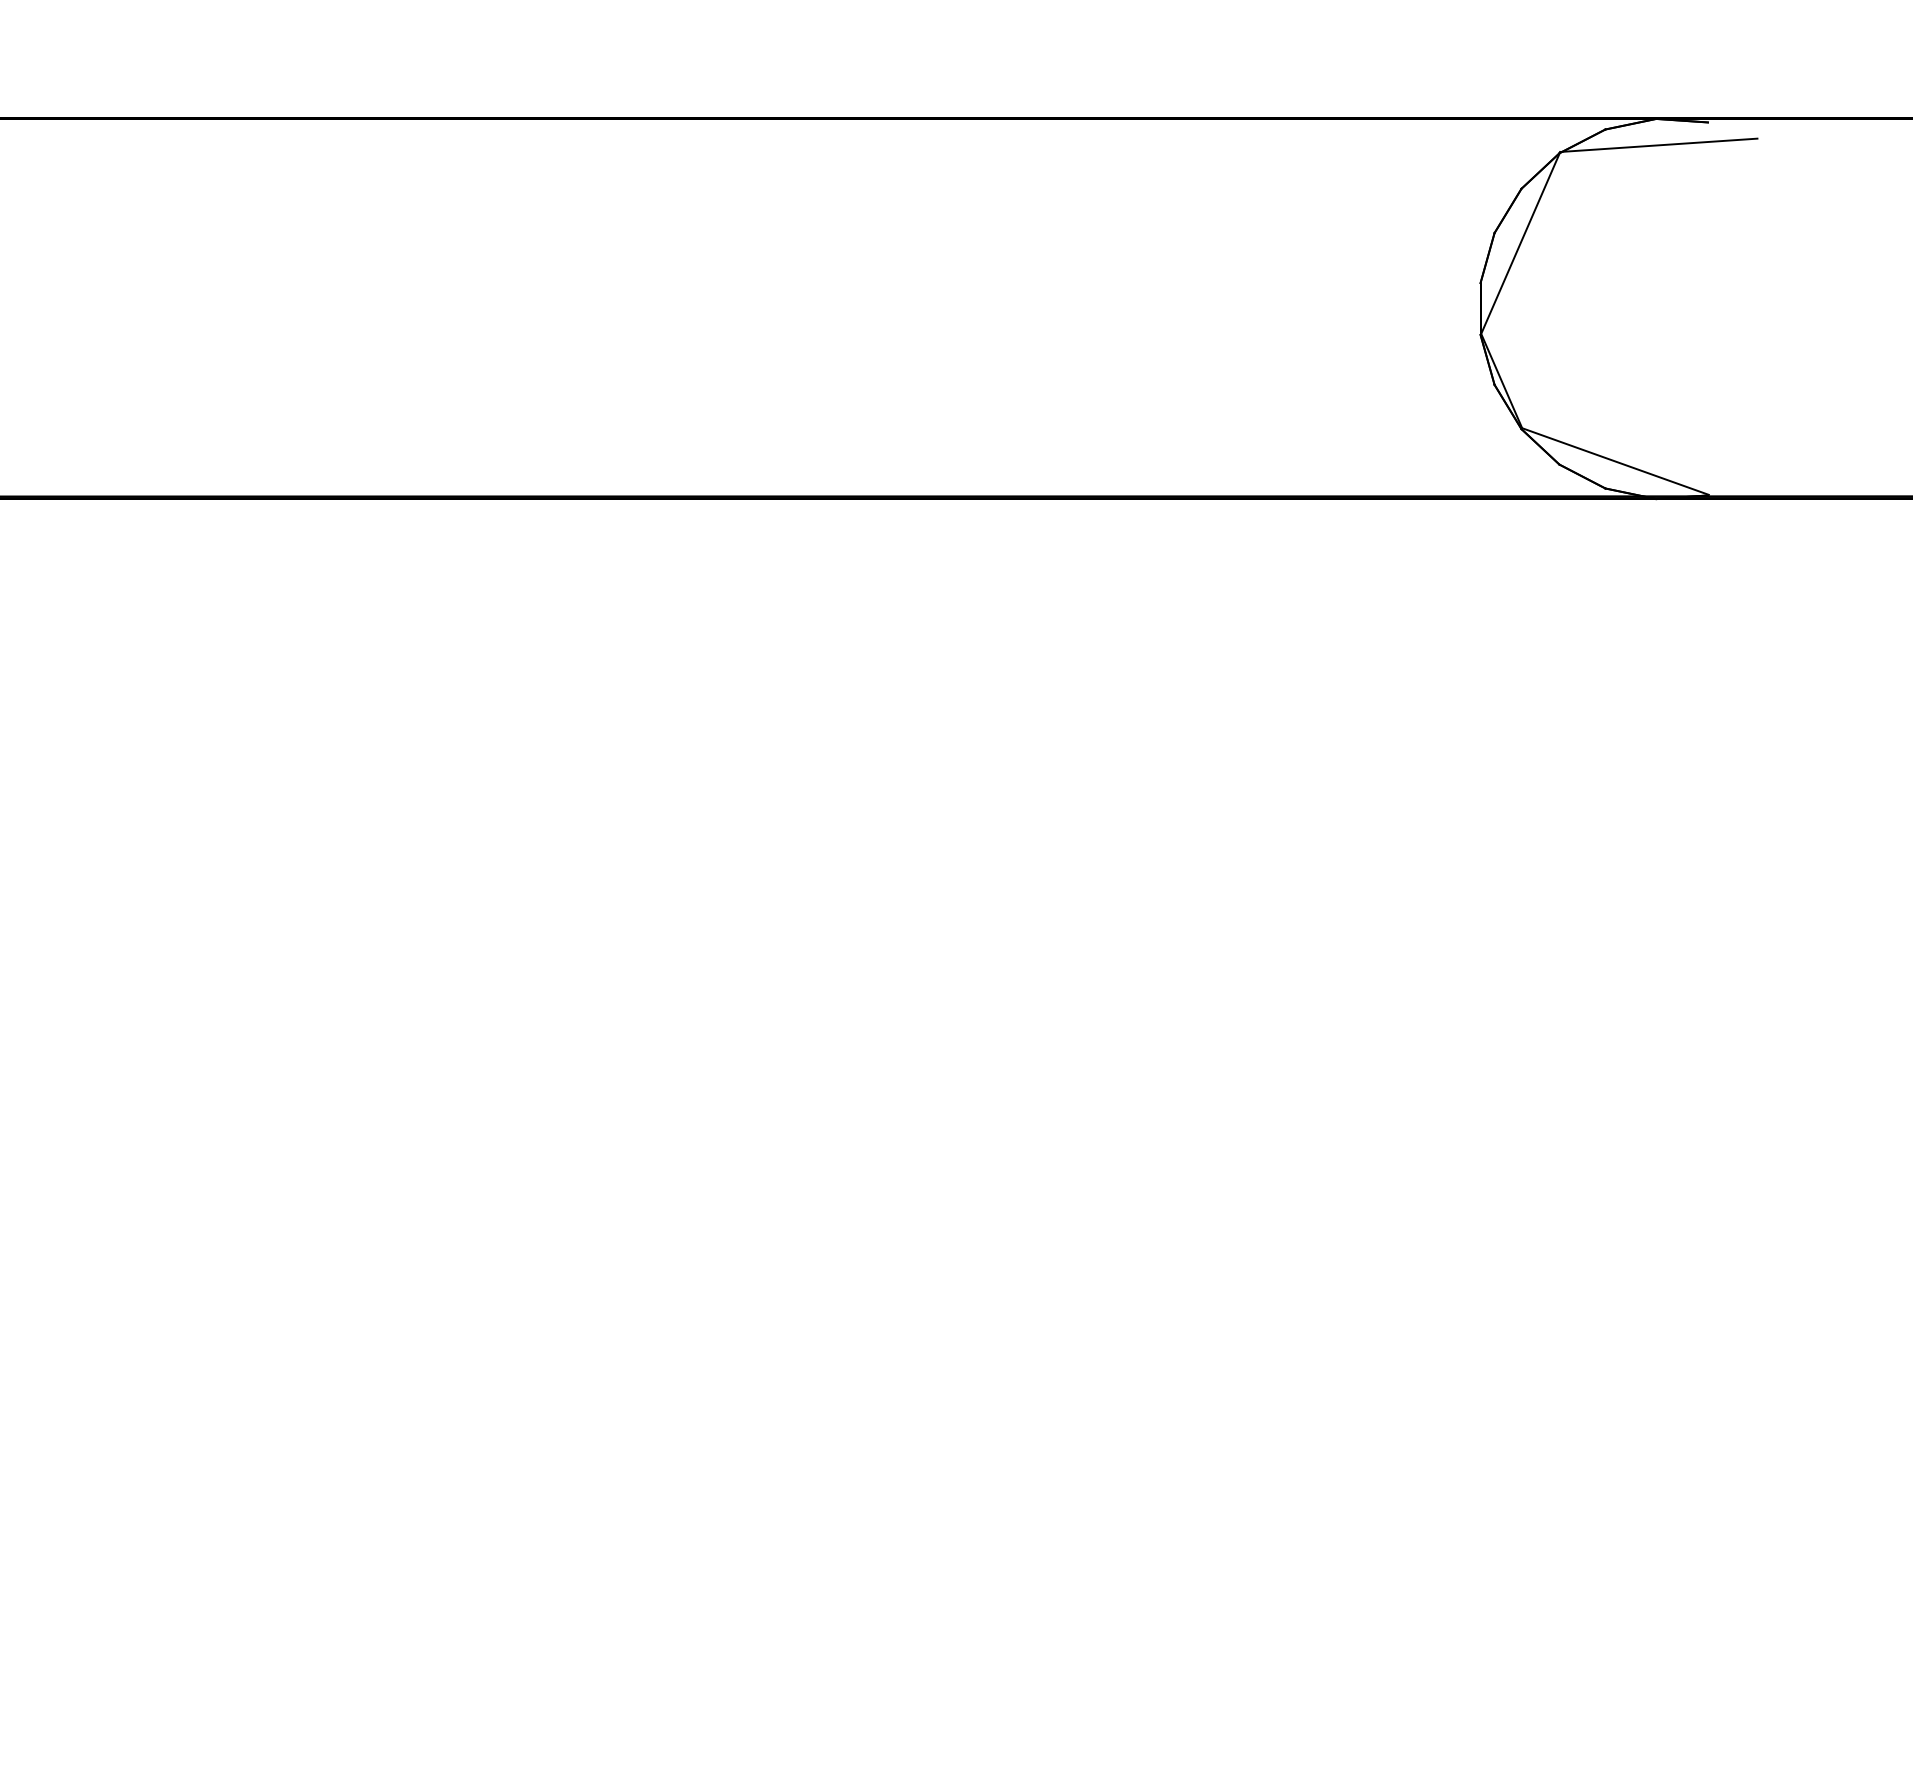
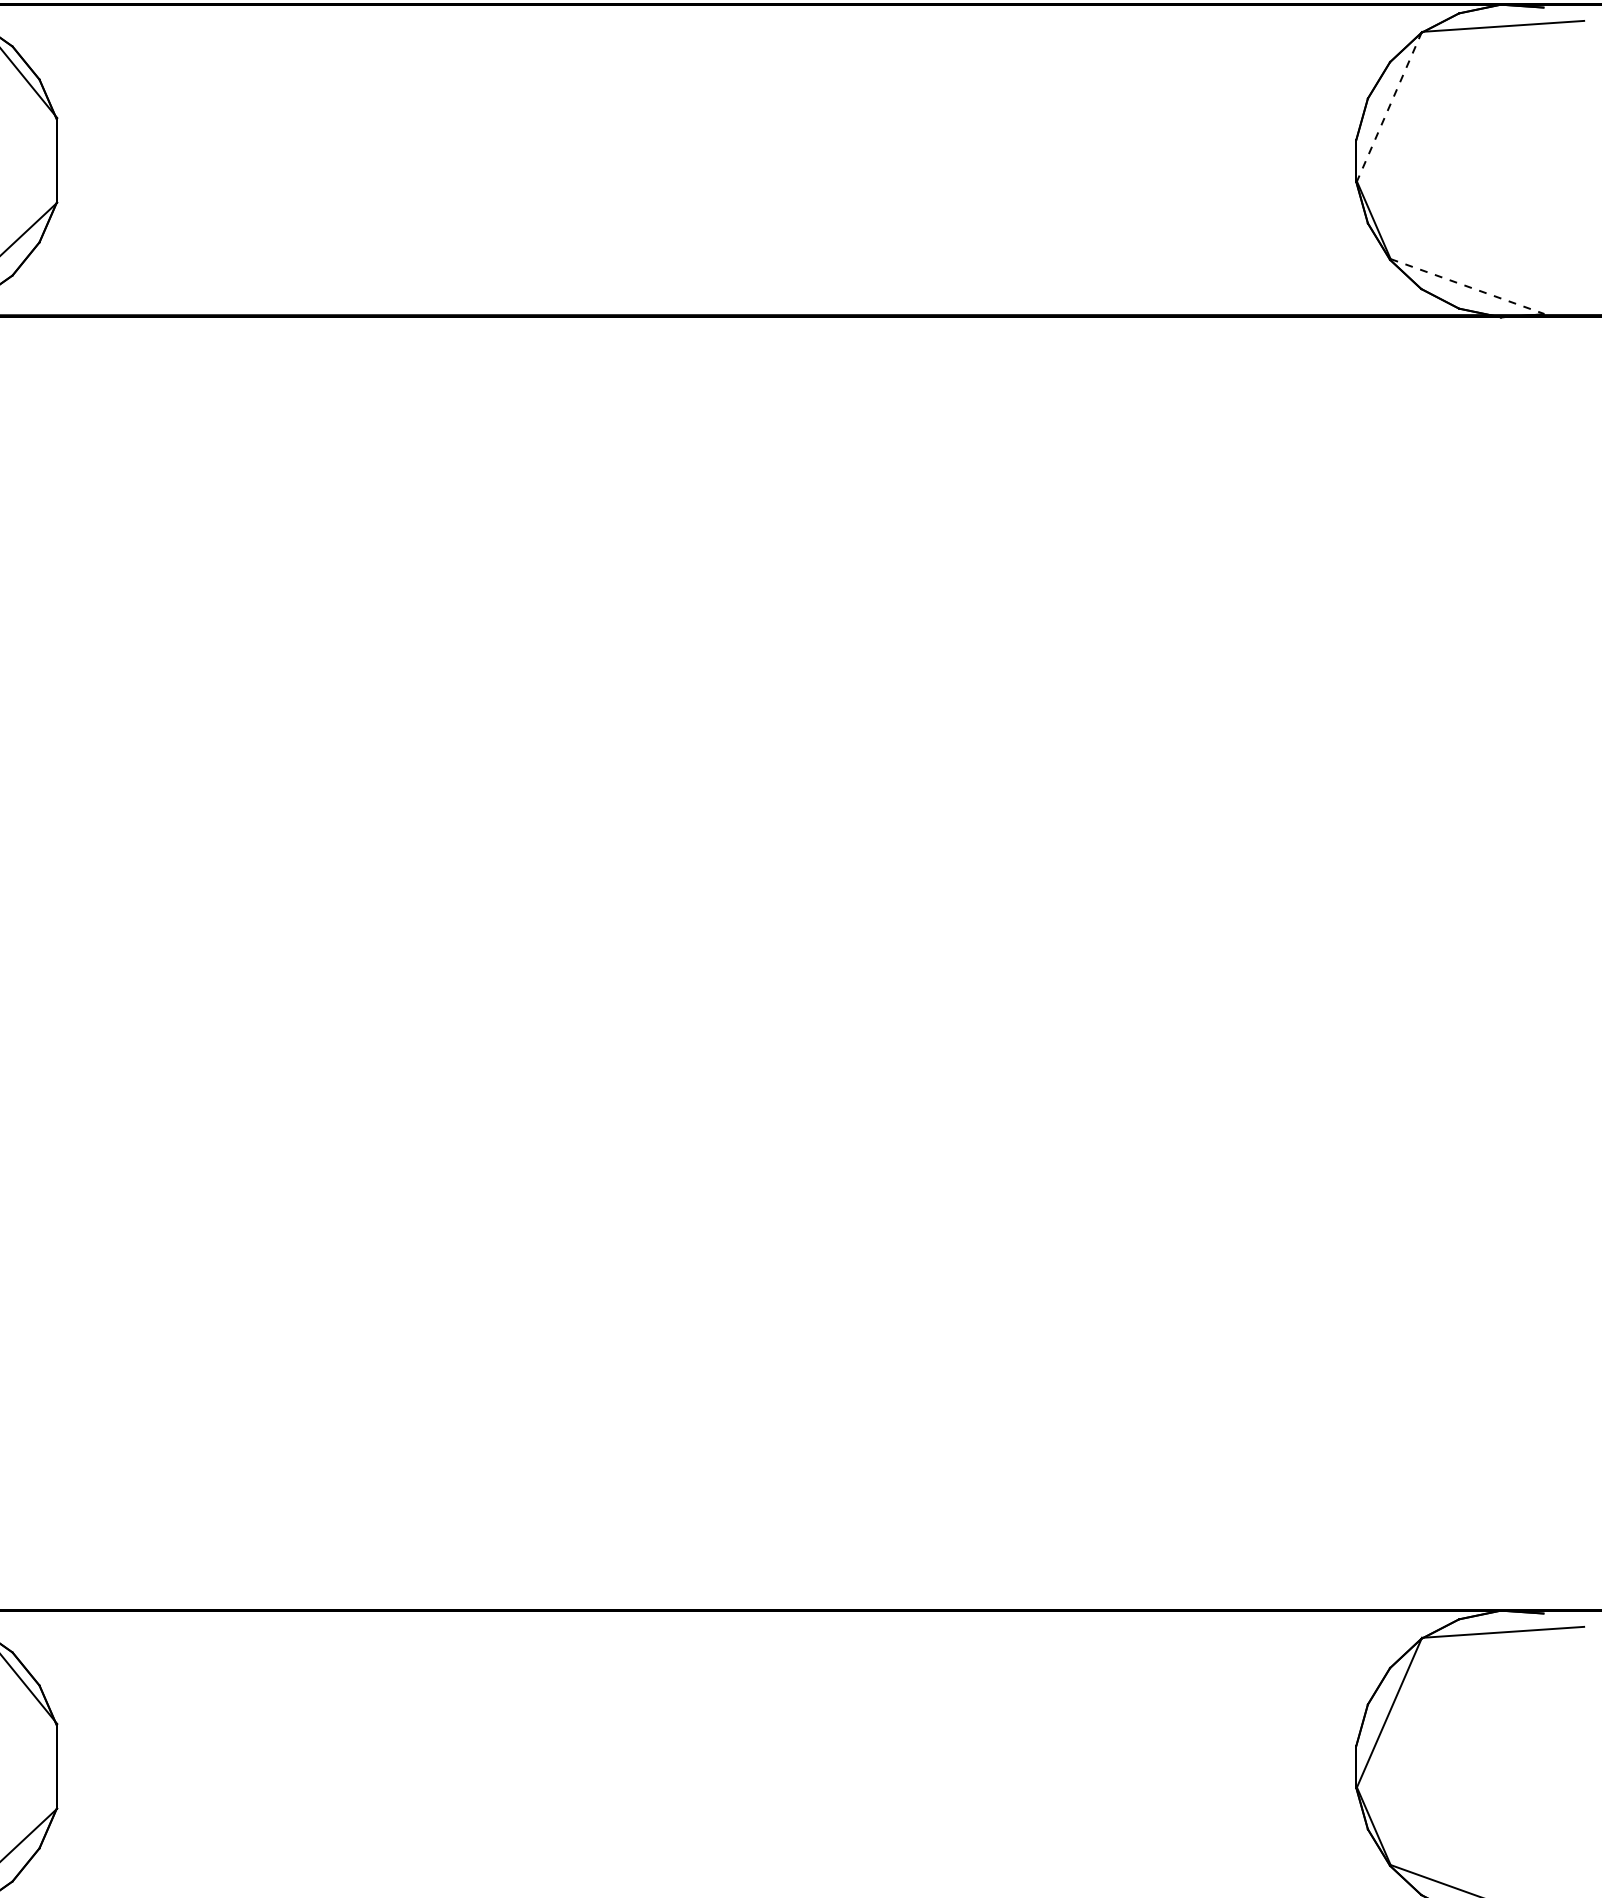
line: (1520, 242) -> (1389, 106), solid -> dashed
line: (1615, 461) -> (1467, 286), solid -> dashed

